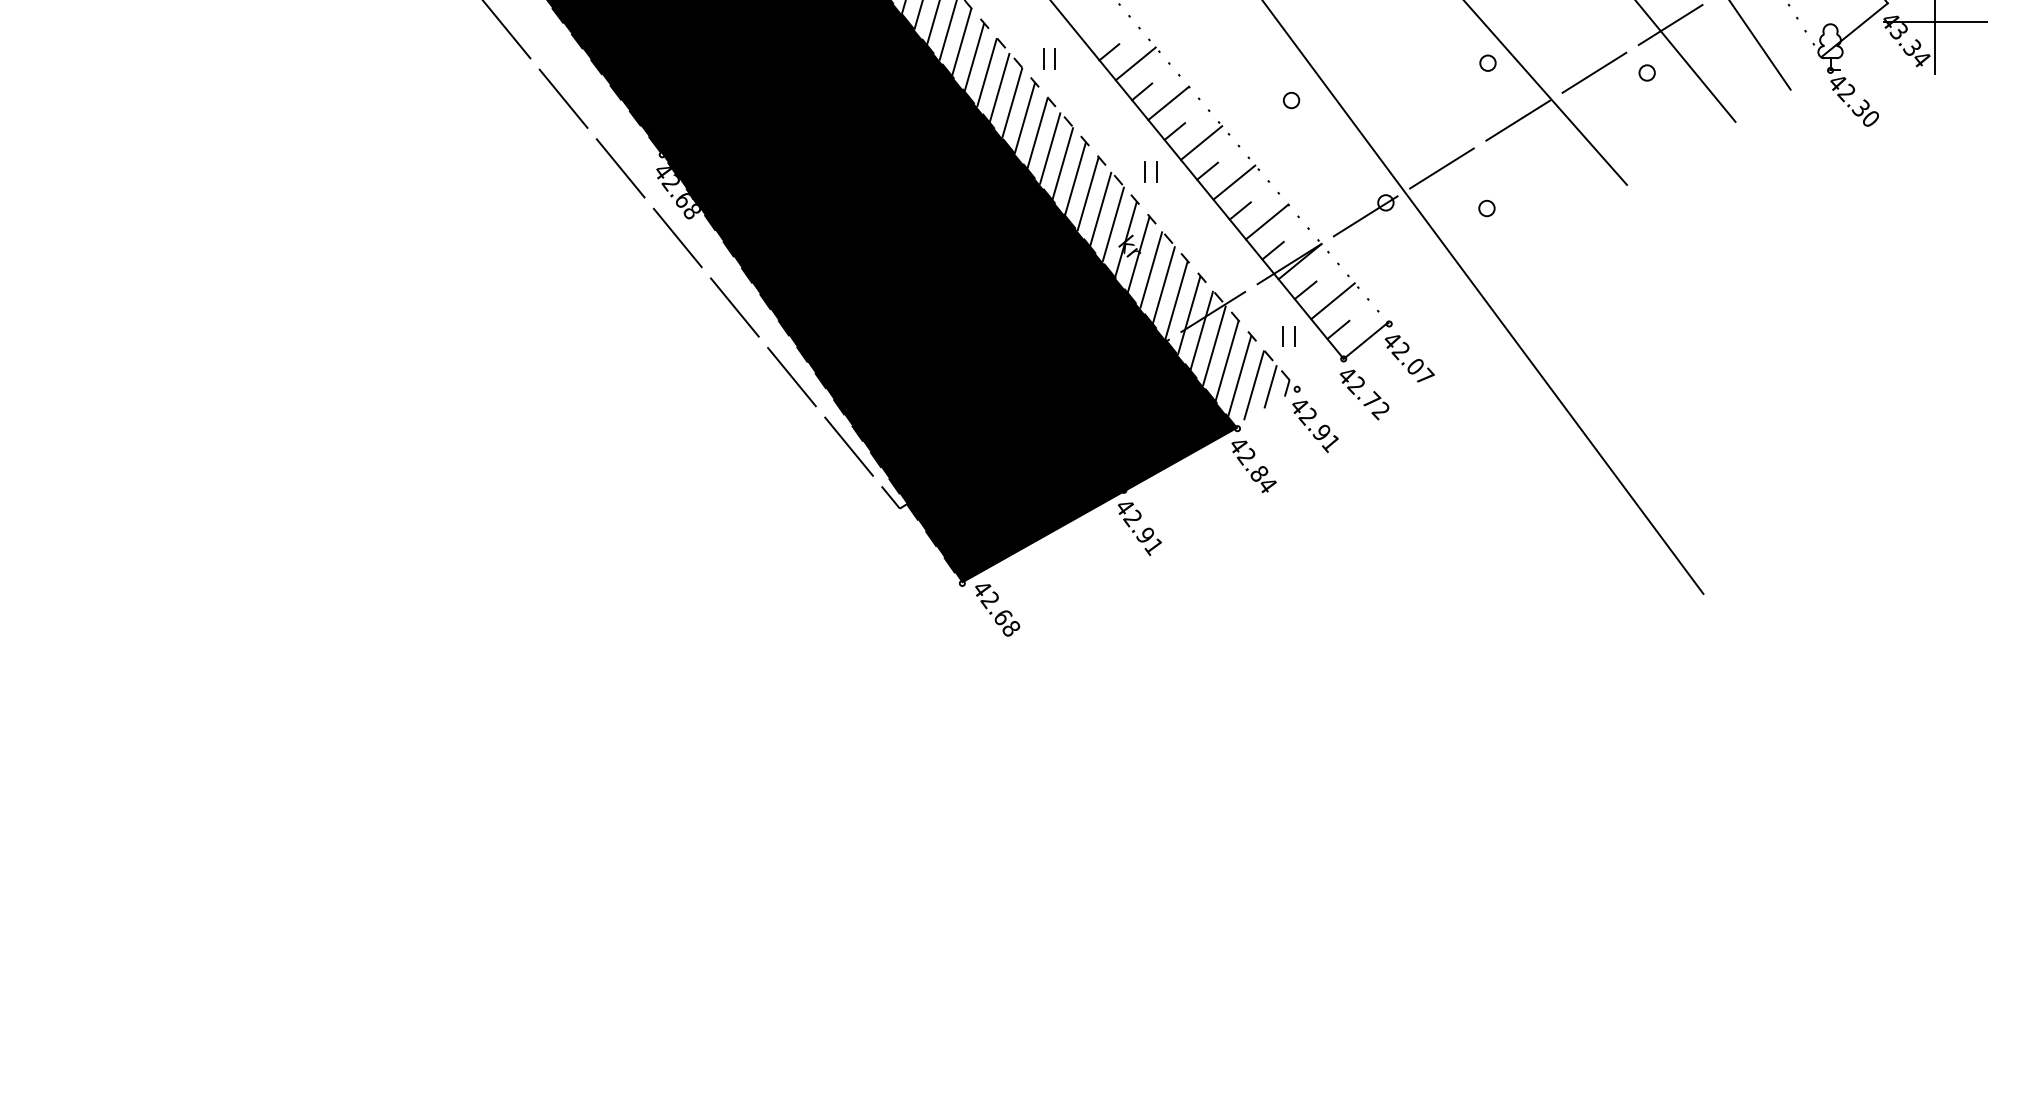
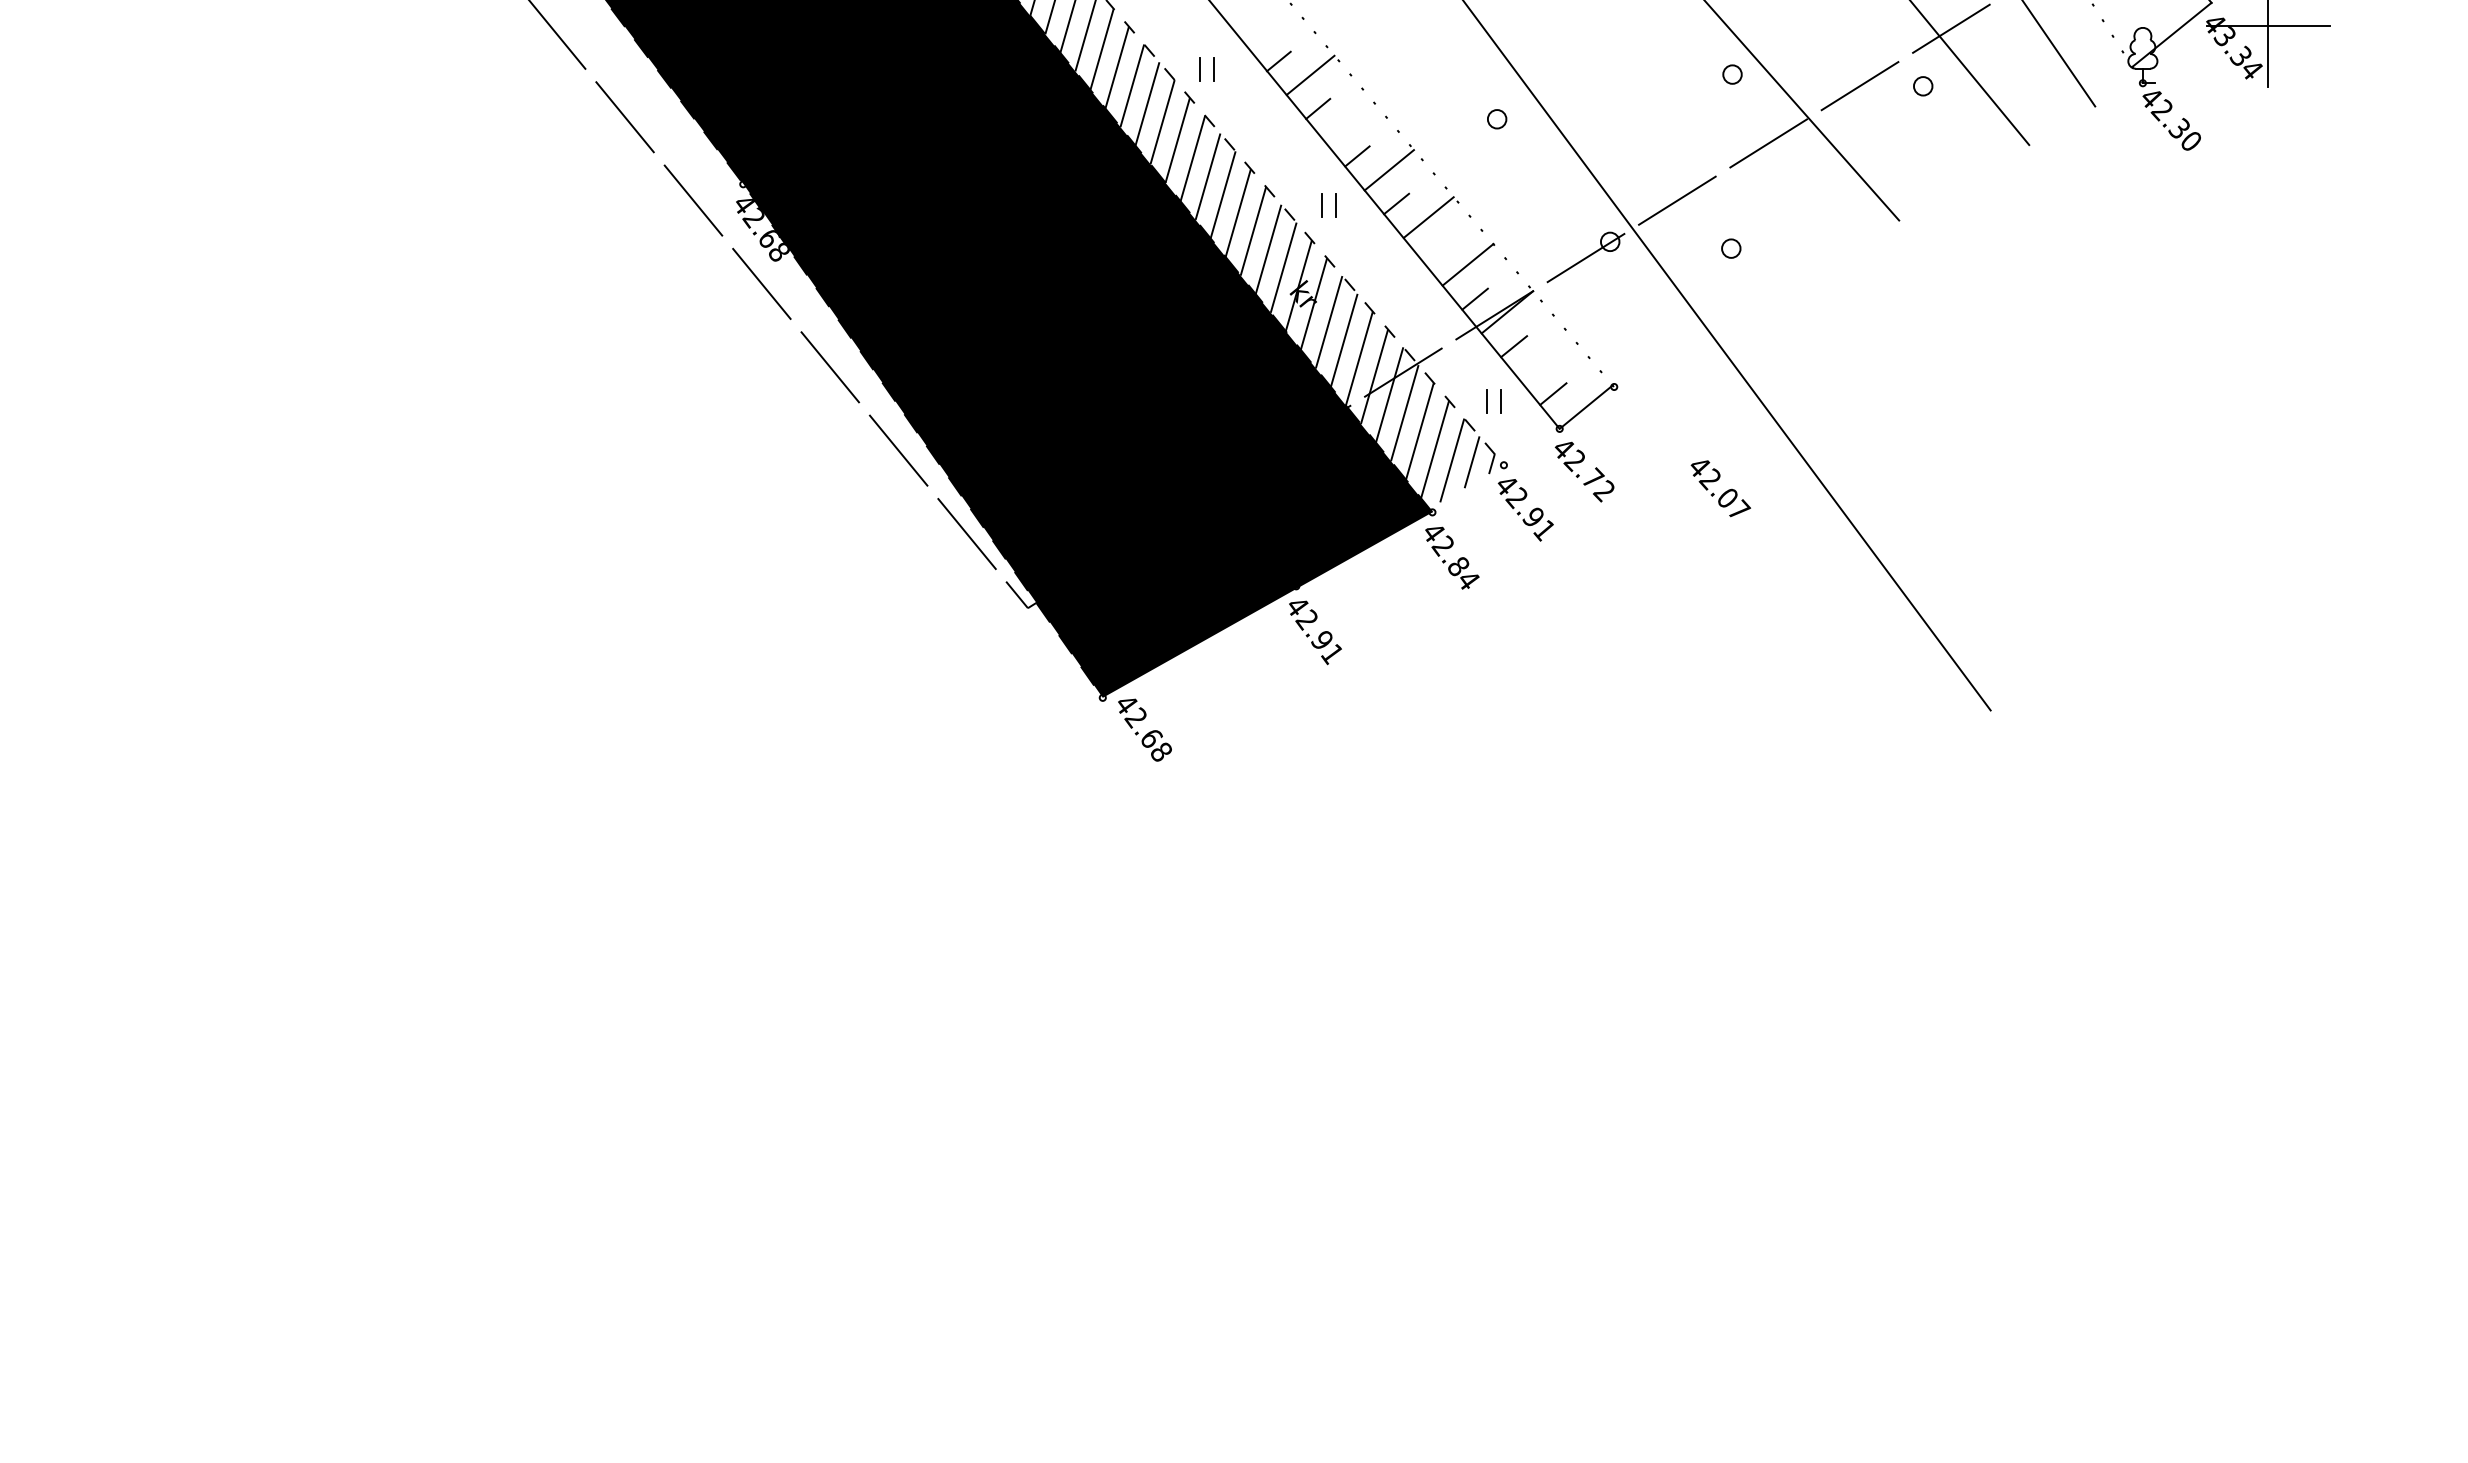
line: (1168, 103) -> (1349, 122), removed
line: (1240, 210) -> (1435, 251), removed
line: (1332, 301) -> (1546, 359), removed
text: (1409, 358) -> (1720, 488), moved

